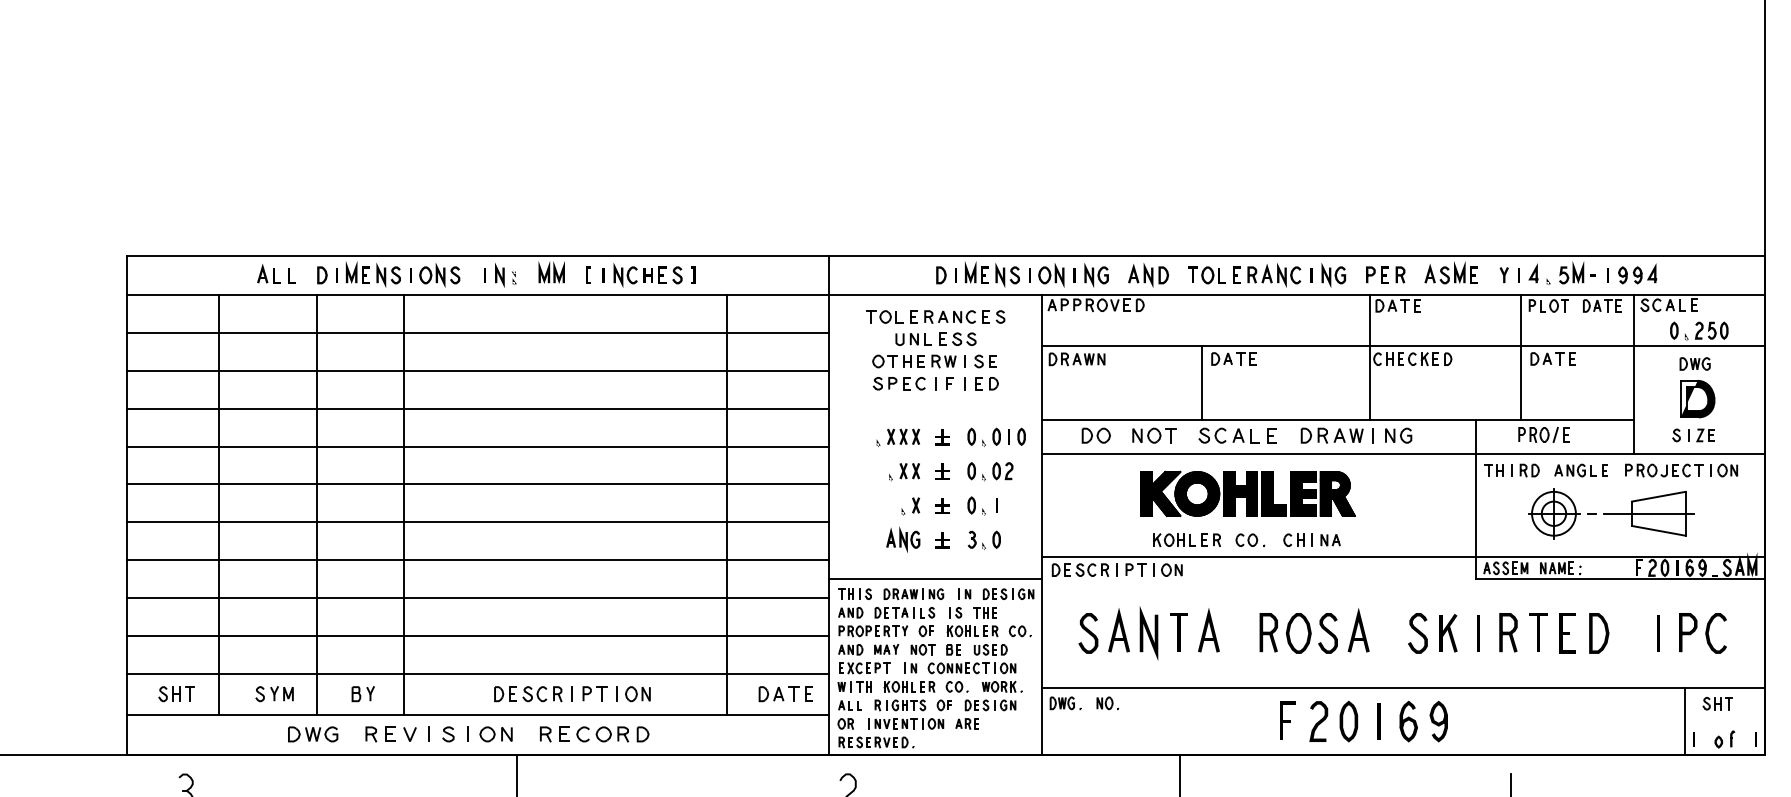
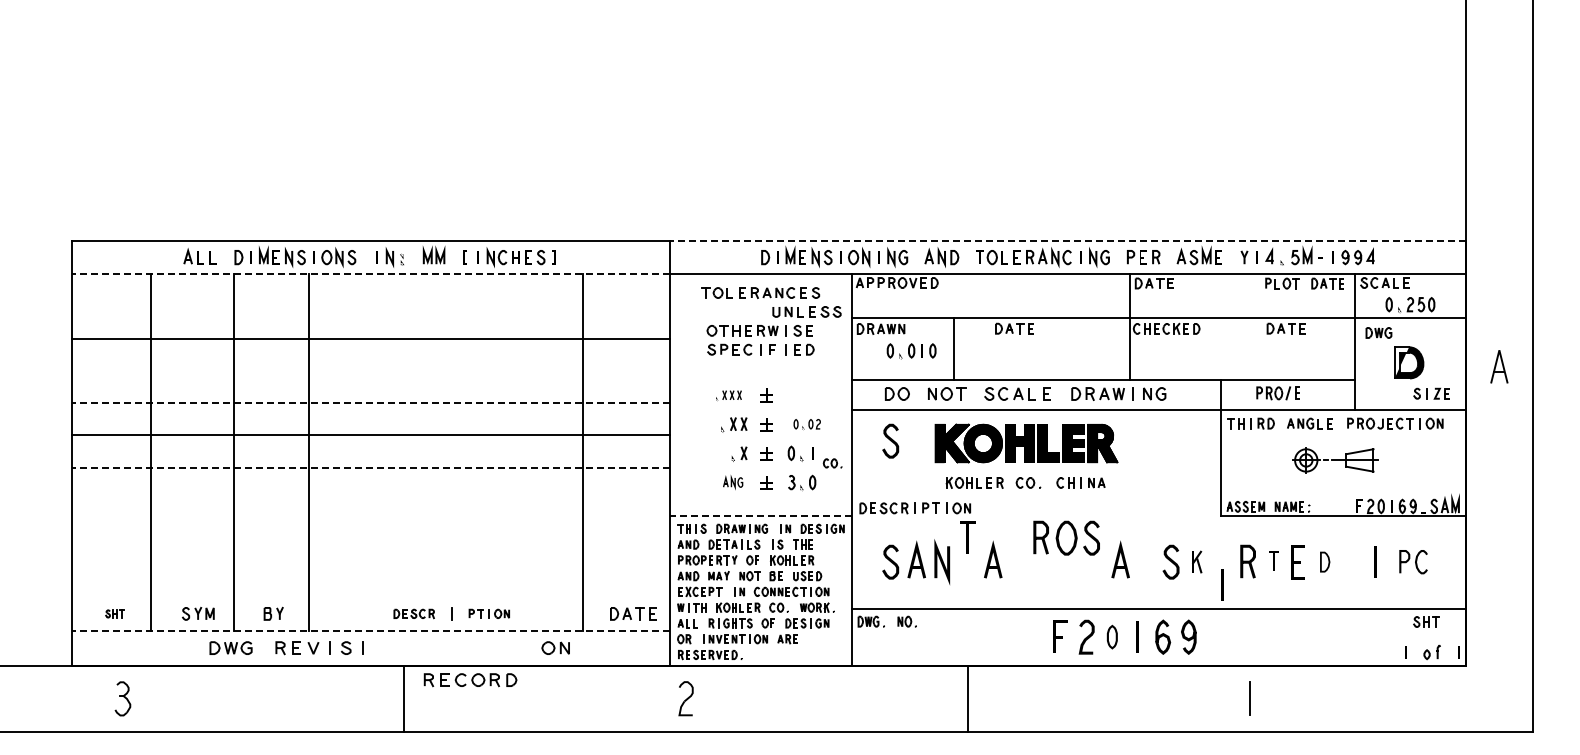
line: (1296, 255) -> (1067, 240), solid -> dashed
line: (478, 295) -> (371, 274), solid -> dashed
line: (477, 332) -> (370, 306), removed
part: (935, 338) -> (806, 311), moved
line: (1521, 357) -> (1259, 327), removed
part: (1694, 363) -> (1378, 332), moved
line: (1201, 382) -> (953, 348), moved
line: (477, 408) -> (370, 370), removed
part: (1693, 435) -> (1431, 393), moved
part: (897, 437) -> (728, 395), size x0.7
part: (996, 437) -> (911, 351), moved
line: (478, 446) -> (371, 403), solid -> dashed
part: (989, 471) -> (806, 424), size x0.7
curve: (1088, 490) -> (890, 440), added
part: (1611, 513) -> (1335, 460), size x0.6
line: (478, 522) -> (371, 467), solid -> dashed
part: (902, 539) -> (732, 482), size x0.7
line: (1403, 557) -> (1158, 497), removed
line: (477, 559) -> (370, 499), removed
line: (935, 578) -> (760, 515), solid -> dashed
line: (477, 598) -> (370, 532), removed
part: (1020, 631) -> (832, 463), moved
part: (1178, 632) -> (967, 537), moved
part: (1298, 632) -> (1066, 537), moved
part: (1447, 632) -> (1196, 561), size x0.7
line: (1478, 632) -> (1222, 584), moved
part: (1538, 632) -> (1273, 561), size x0.6
part: (1598, 632) -> (1324, 561), size x0.6
part: (1702, 632) -> (1413, 561), size x0.7
line: (477, 636) -> (370, 564), removed
line: (477, 673) -> (370, 596), removed
part: (176, 693) -> (114, 613), size x0.6
part: (528, 693) -> (414, 613), size x0.7
part: (616, 693) -> (489, 613), size x0.7
line: (478, 714) -> (371, 631), solid -> dashed
part: (1349, 720) -> (1112, 636), size x0.7
line: (1685, 720) -> (1398, 636), removed
part: (495, 733) -> (555, 647), moved
part: (594, 734) -> (470, 680), moved

